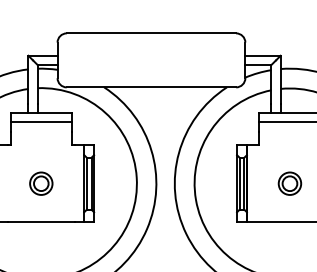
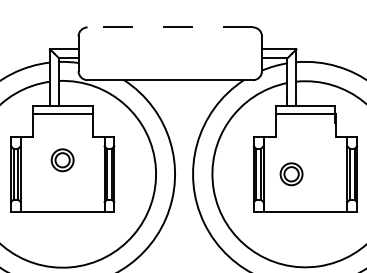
line: (151, 33) -> (170, 27), solid -> dashed
part: (41, 183) -> (62, 160), moved
part: (289, 183) -> (291, 174), moved

